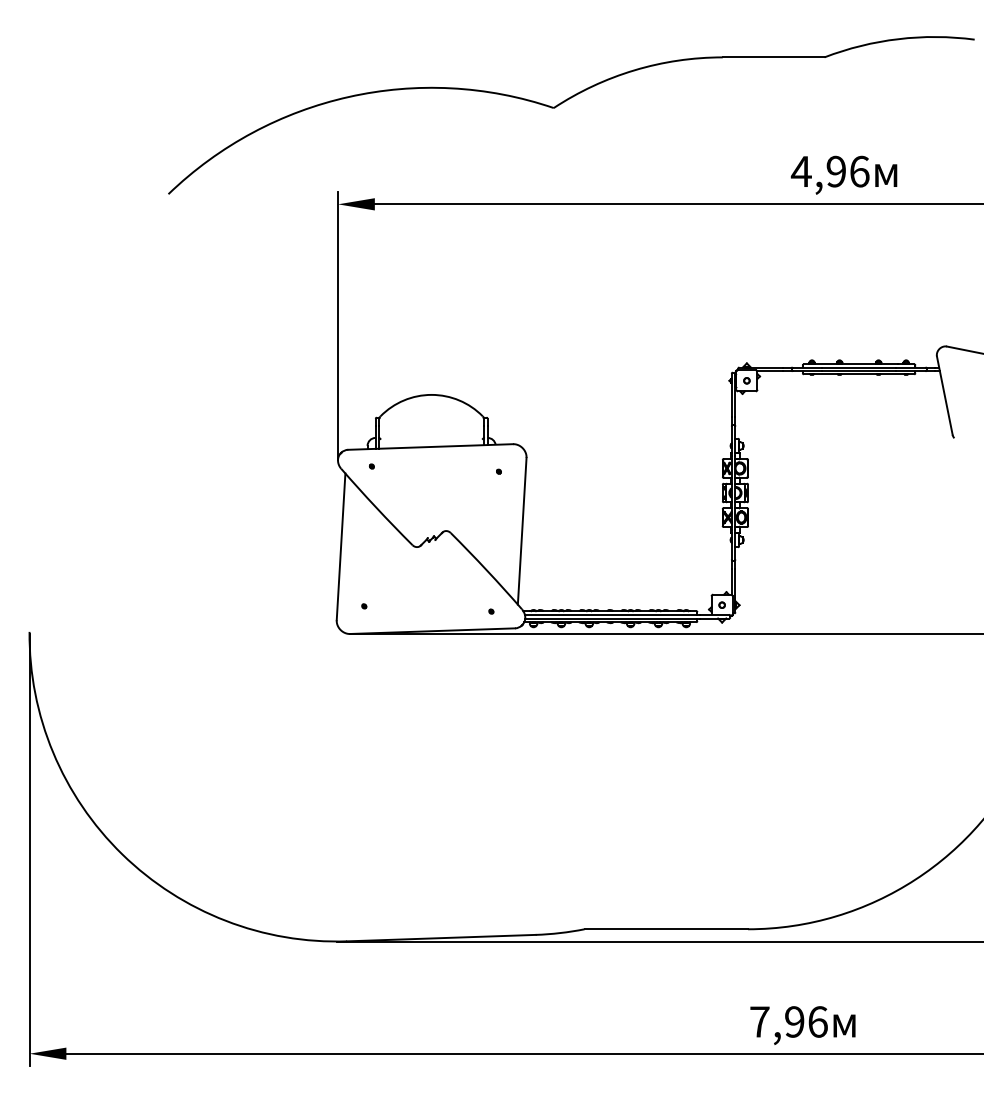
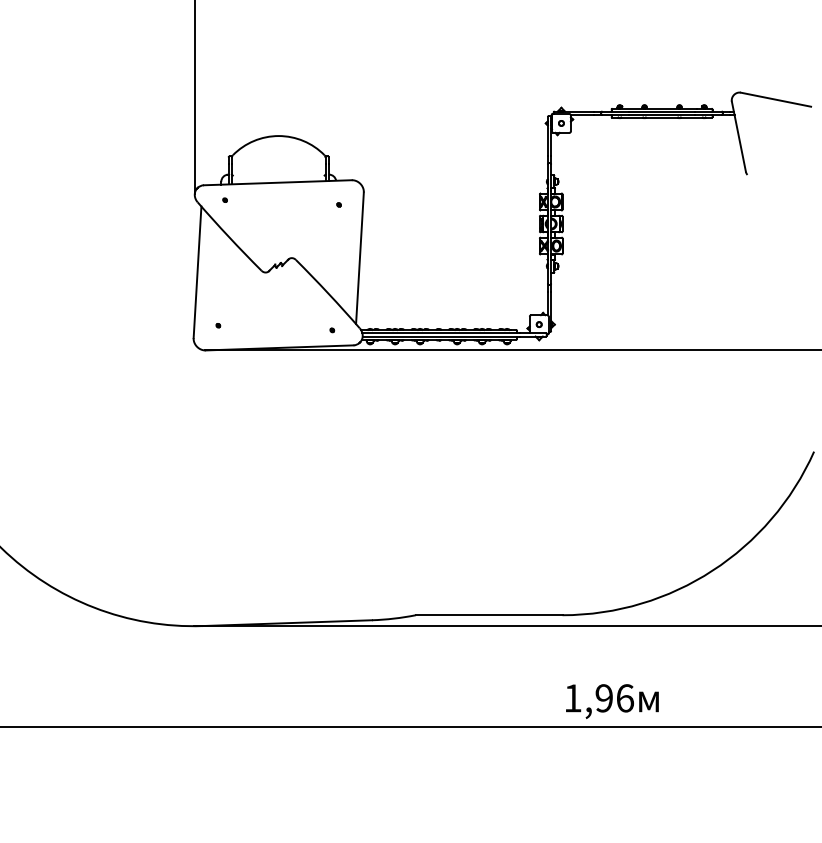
text: (759, 1021) -> (572, 697), 7,96 -> 1,96

